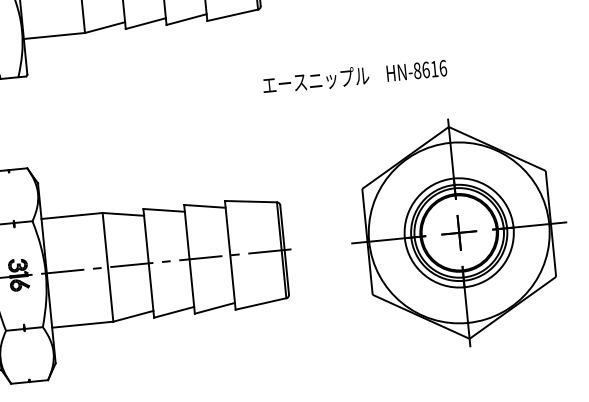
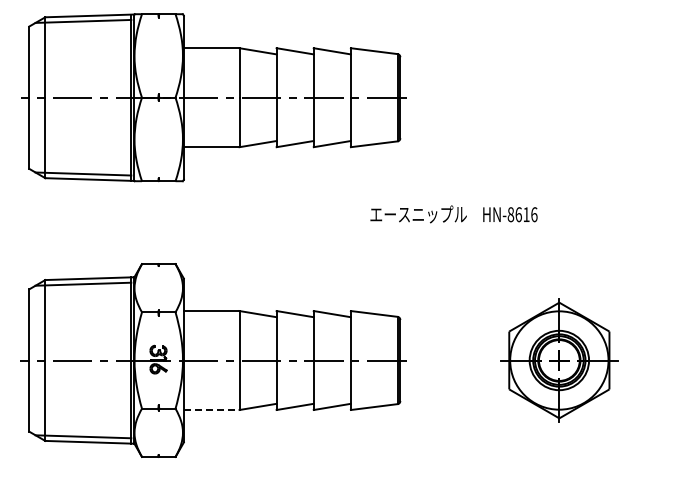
text: (354, 76) -> (453, 214), moved
part: (459, 232) -> (559, 360), size x0.6
line: (82, 325) -> (211, 410), solid -> dashed

